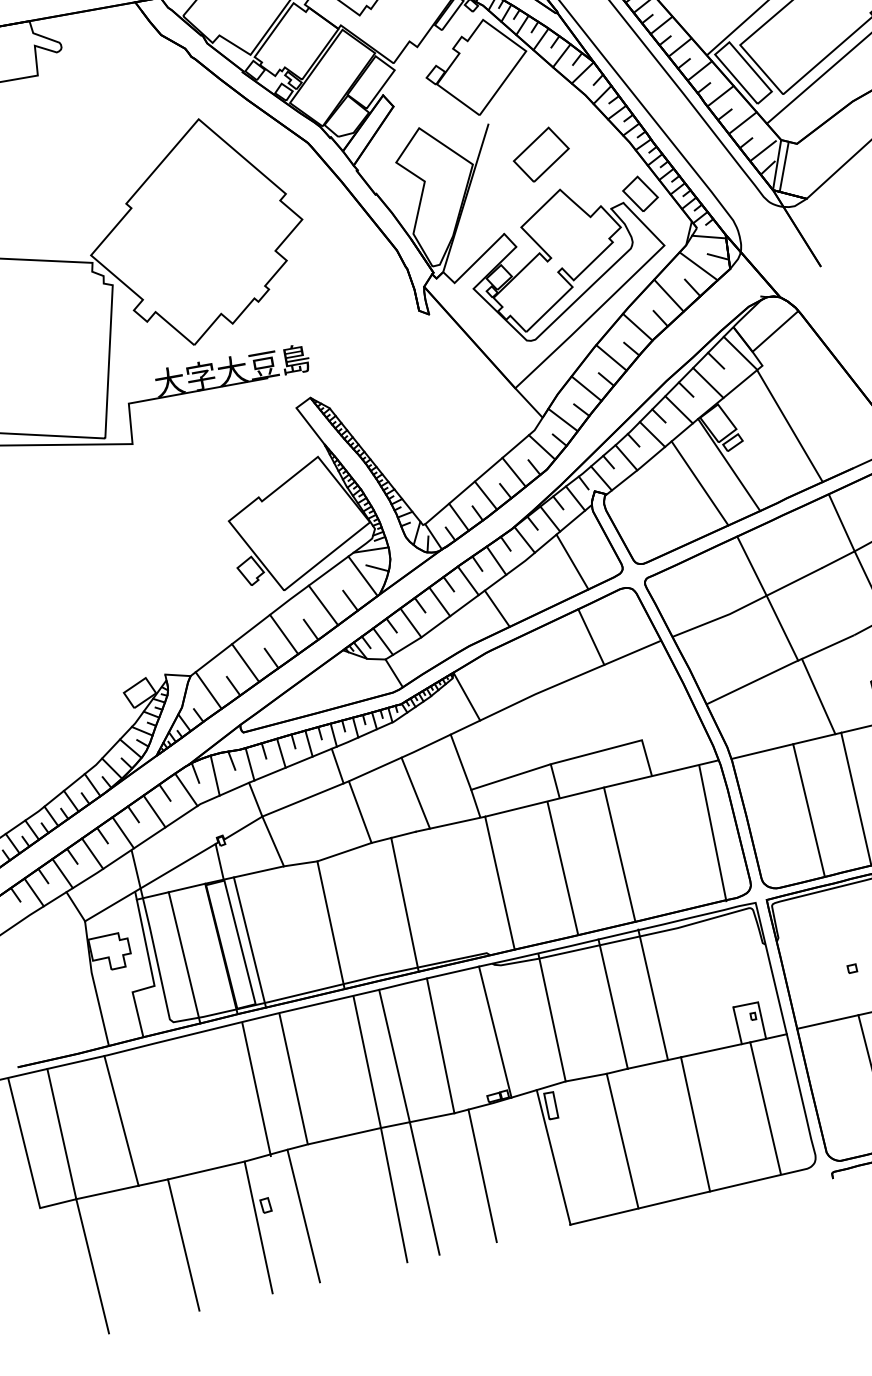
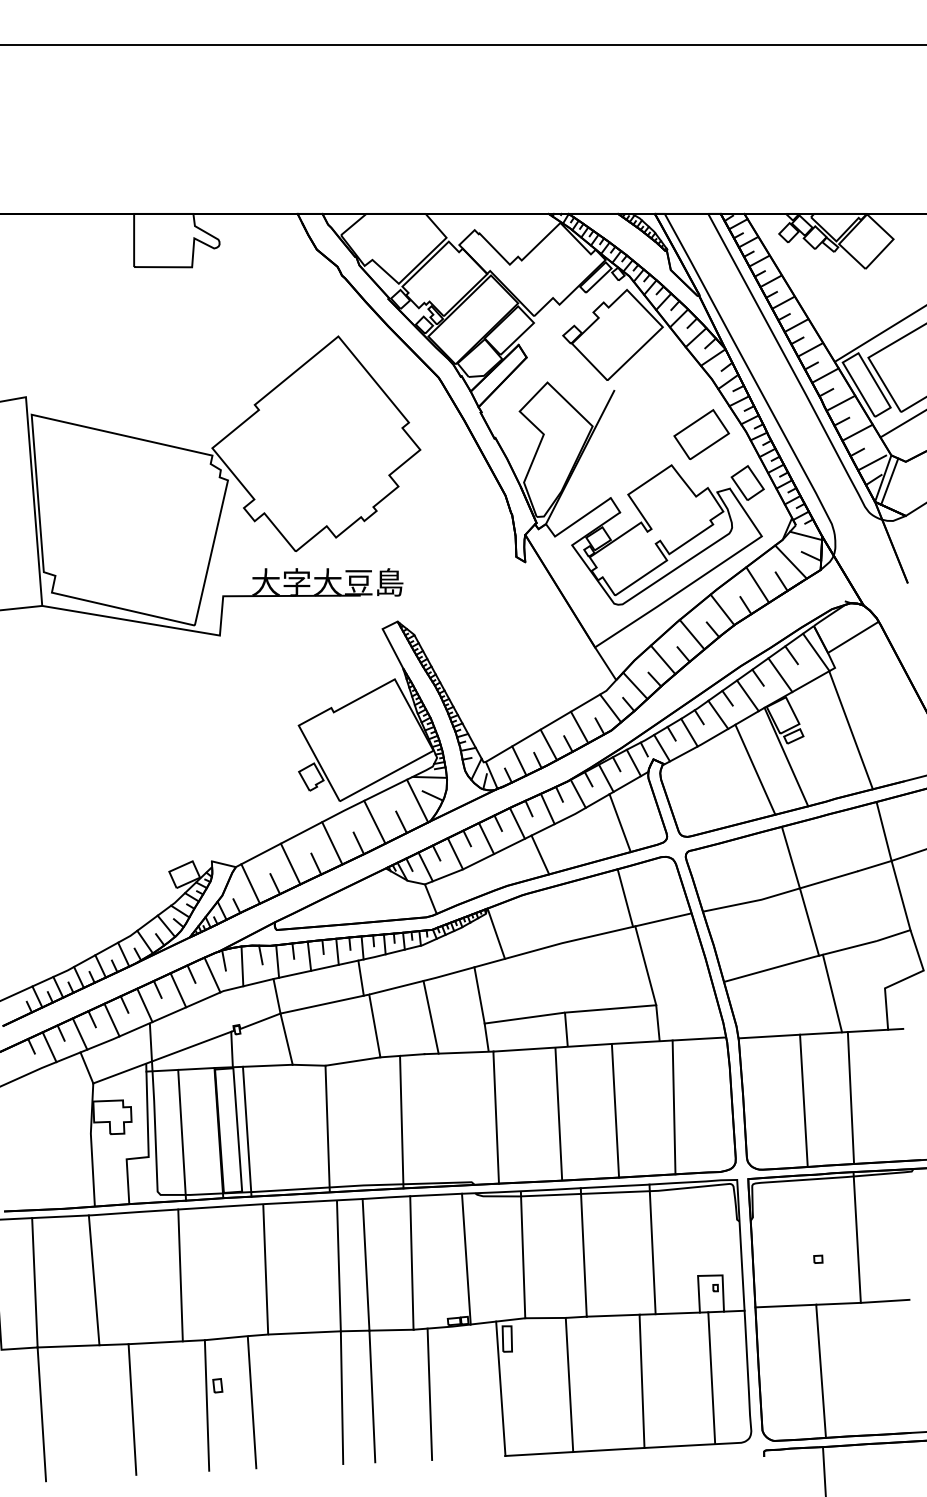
part: (541, 154) -> (701, 434), moved
line: (623, 701) -> (645, 965), added
line: (712, 833) -> (673, 1107), moved
line: (653, 994) -> (652, 1249), moved
line: (256, 1089) -> (180, 1275), moved

